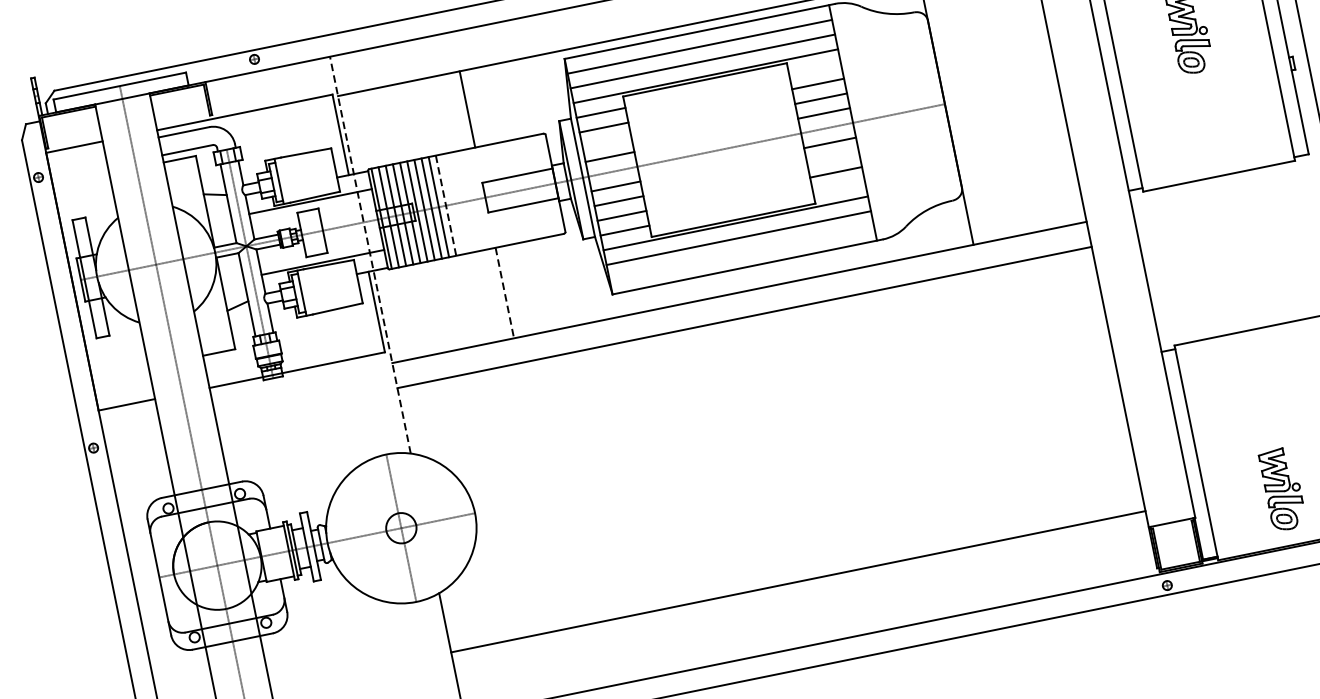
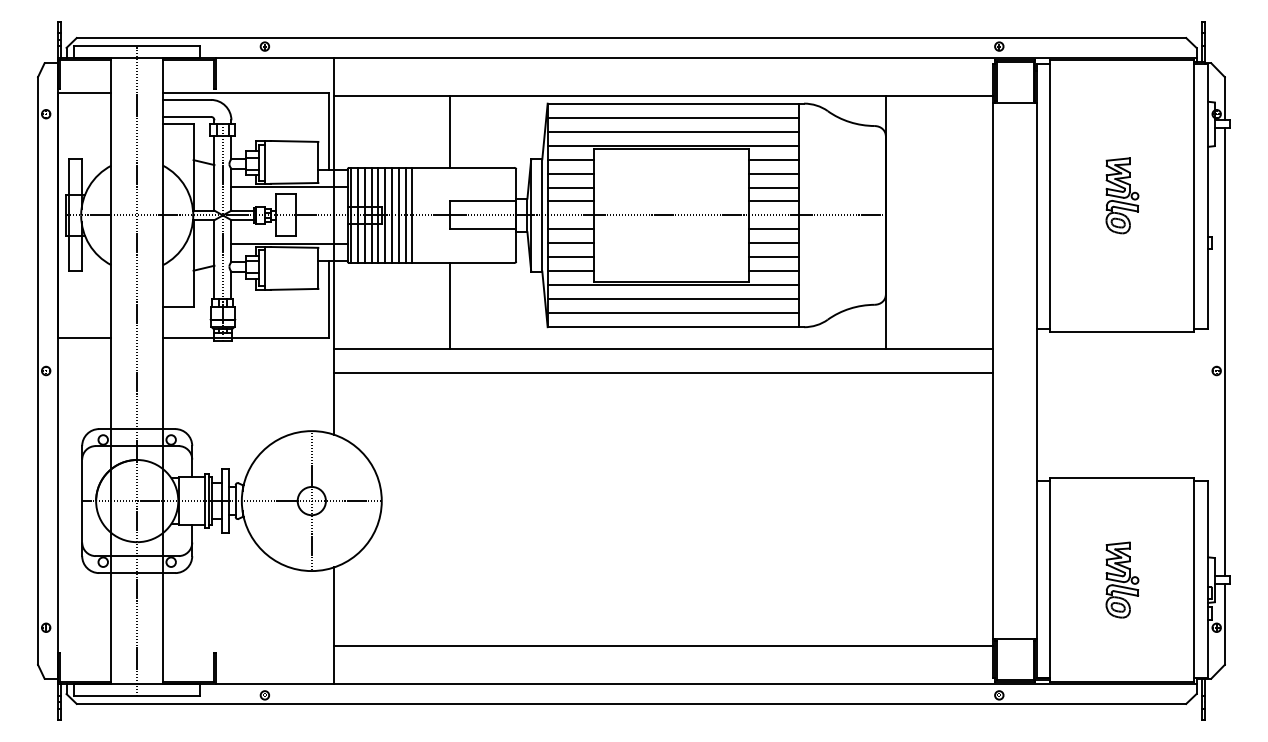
line: (814, 69) -> (773, 159), added
line: (606, 142) -> (570, 187), added
line: (832, 157) -> (773, 243), added
line: (838, 187) -> (773, 271), added
line: (446, 205) -> (412, 215), dashed -> solid
line: (741, 253) -> (672, 313), added
line: (370, 254) -> (334, 245), dashed -> solid
line: (504, 292) -> (449, 305), dashed -> solid
part: (1282, 488) -> (1122, 579), moved
line: (798, 581) -> (663, 646), moved

